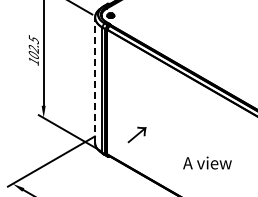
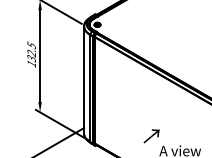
text: (33, 55) -> (31, 58), 102.5 -> 132.5
line: (95, 80) -> (84, 80), dashed -> solid
text: (136, 134) -> (151, 135), moved

